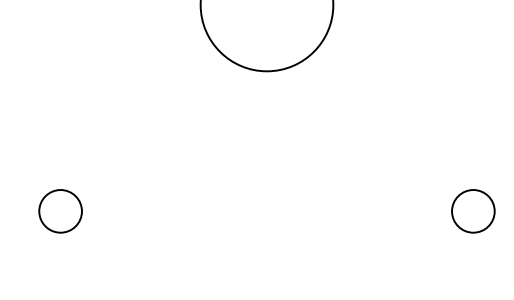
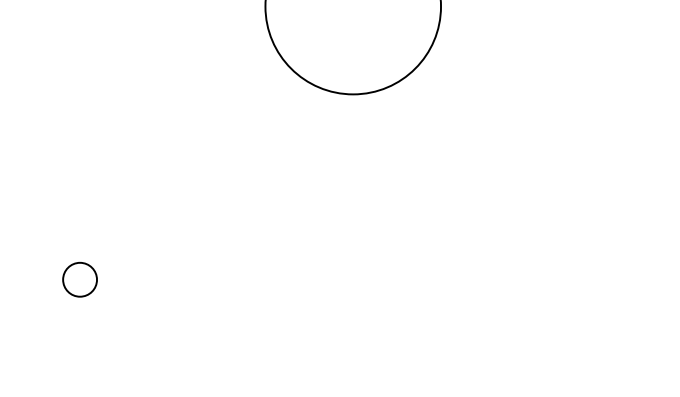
circle: (60, 211) -> (79, 279), size x0.6
circle: (473, 211) -> (626, 279), removed

